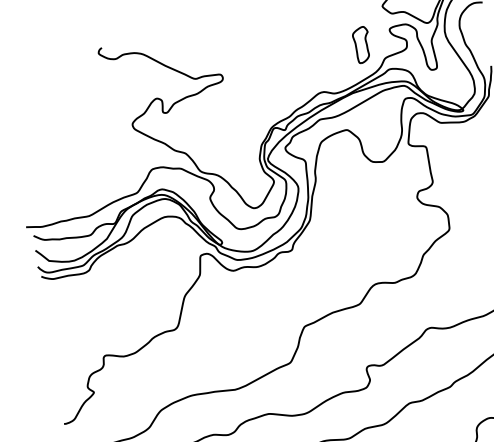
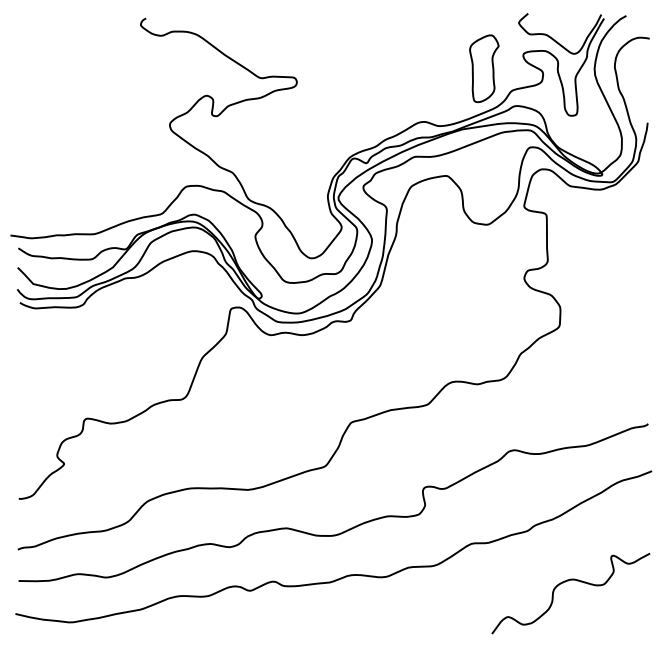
part: (362, 44) -> (484, 68), size x1.43

